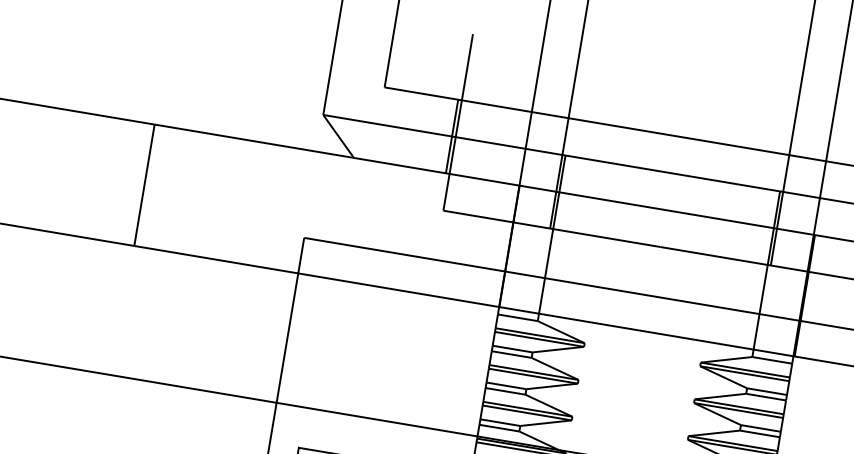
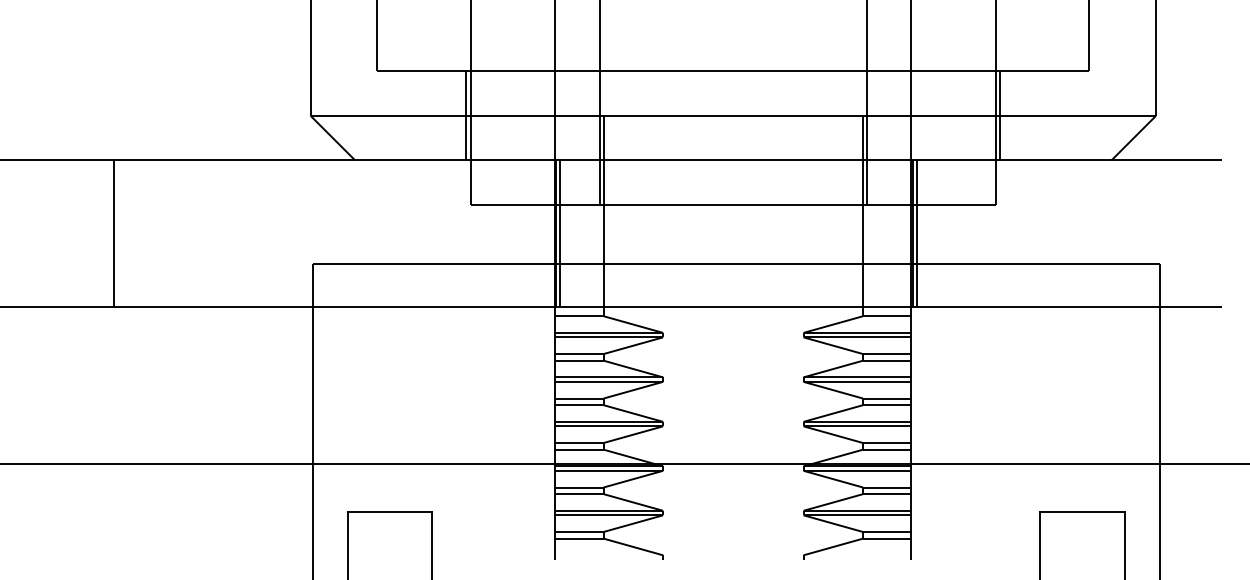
line: (512, 246) -> (559, 233), added
line: (807, 296) -> (916, 233), added

